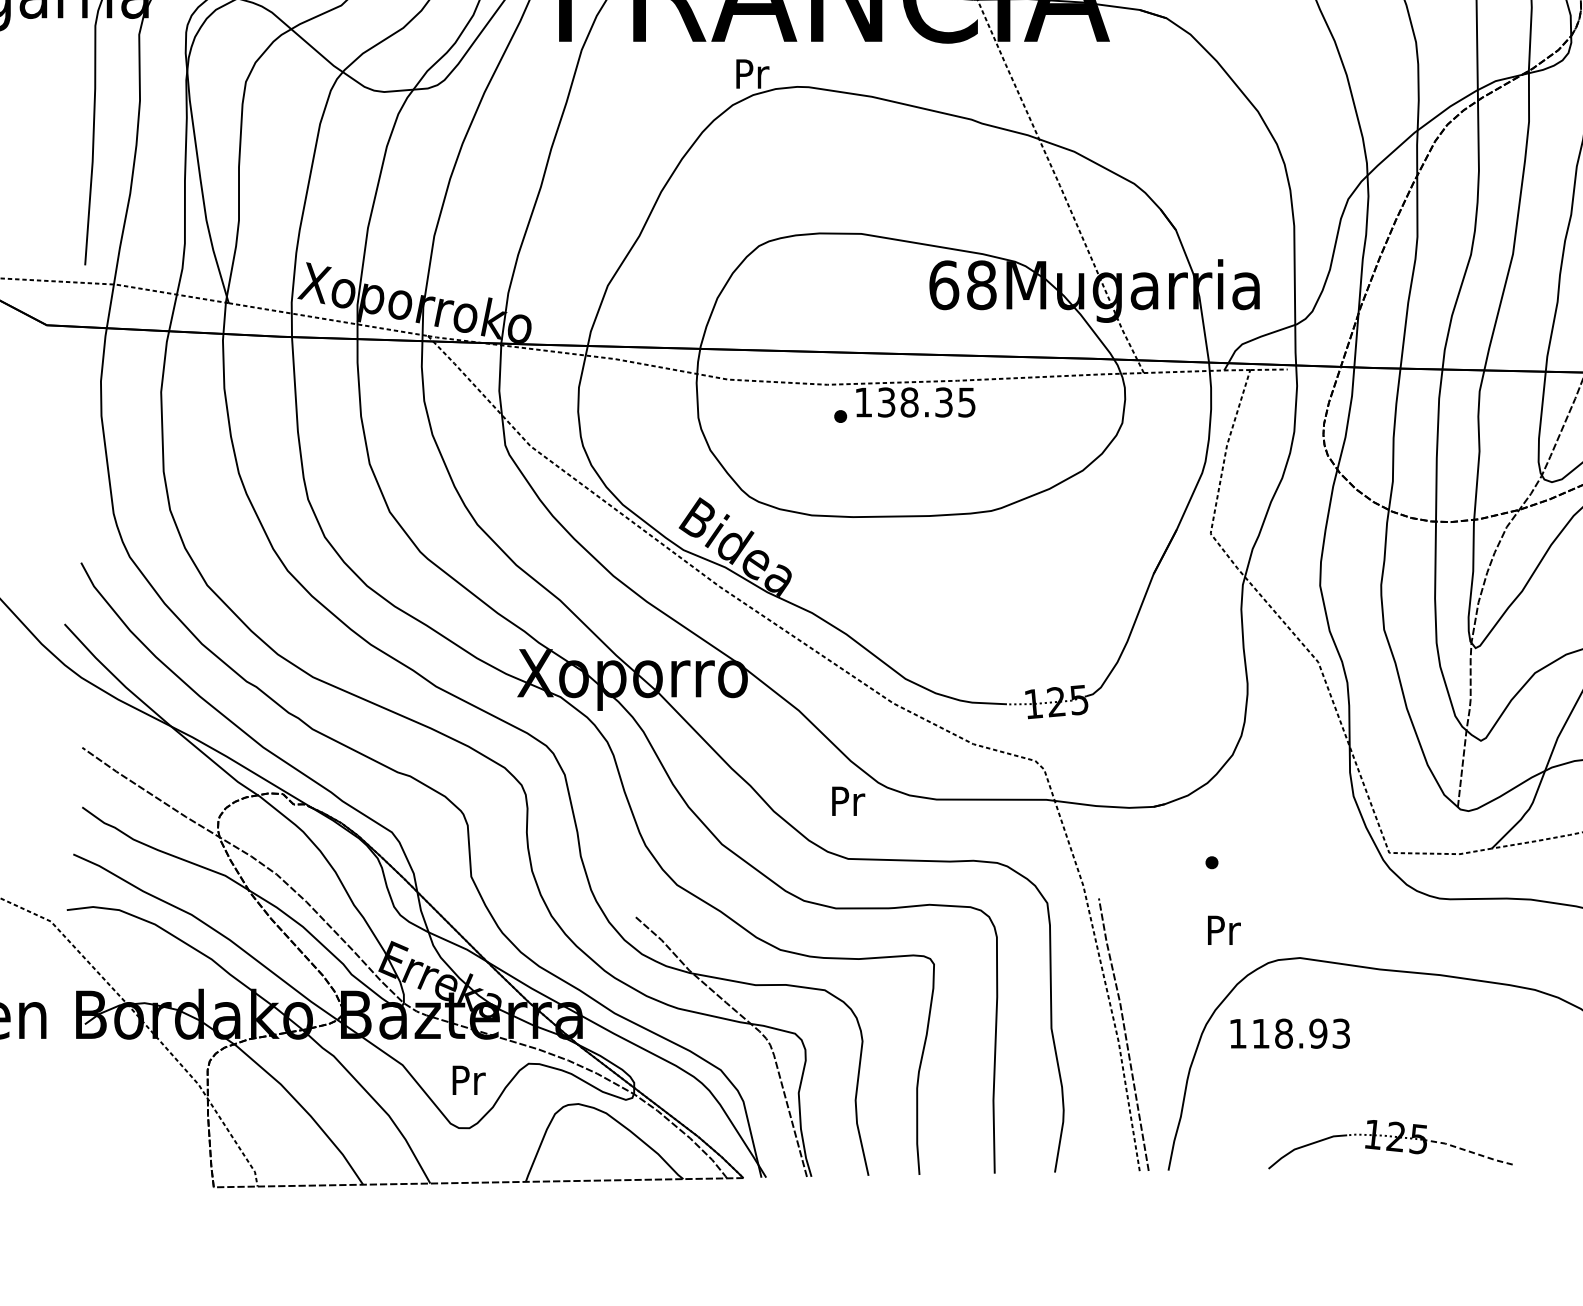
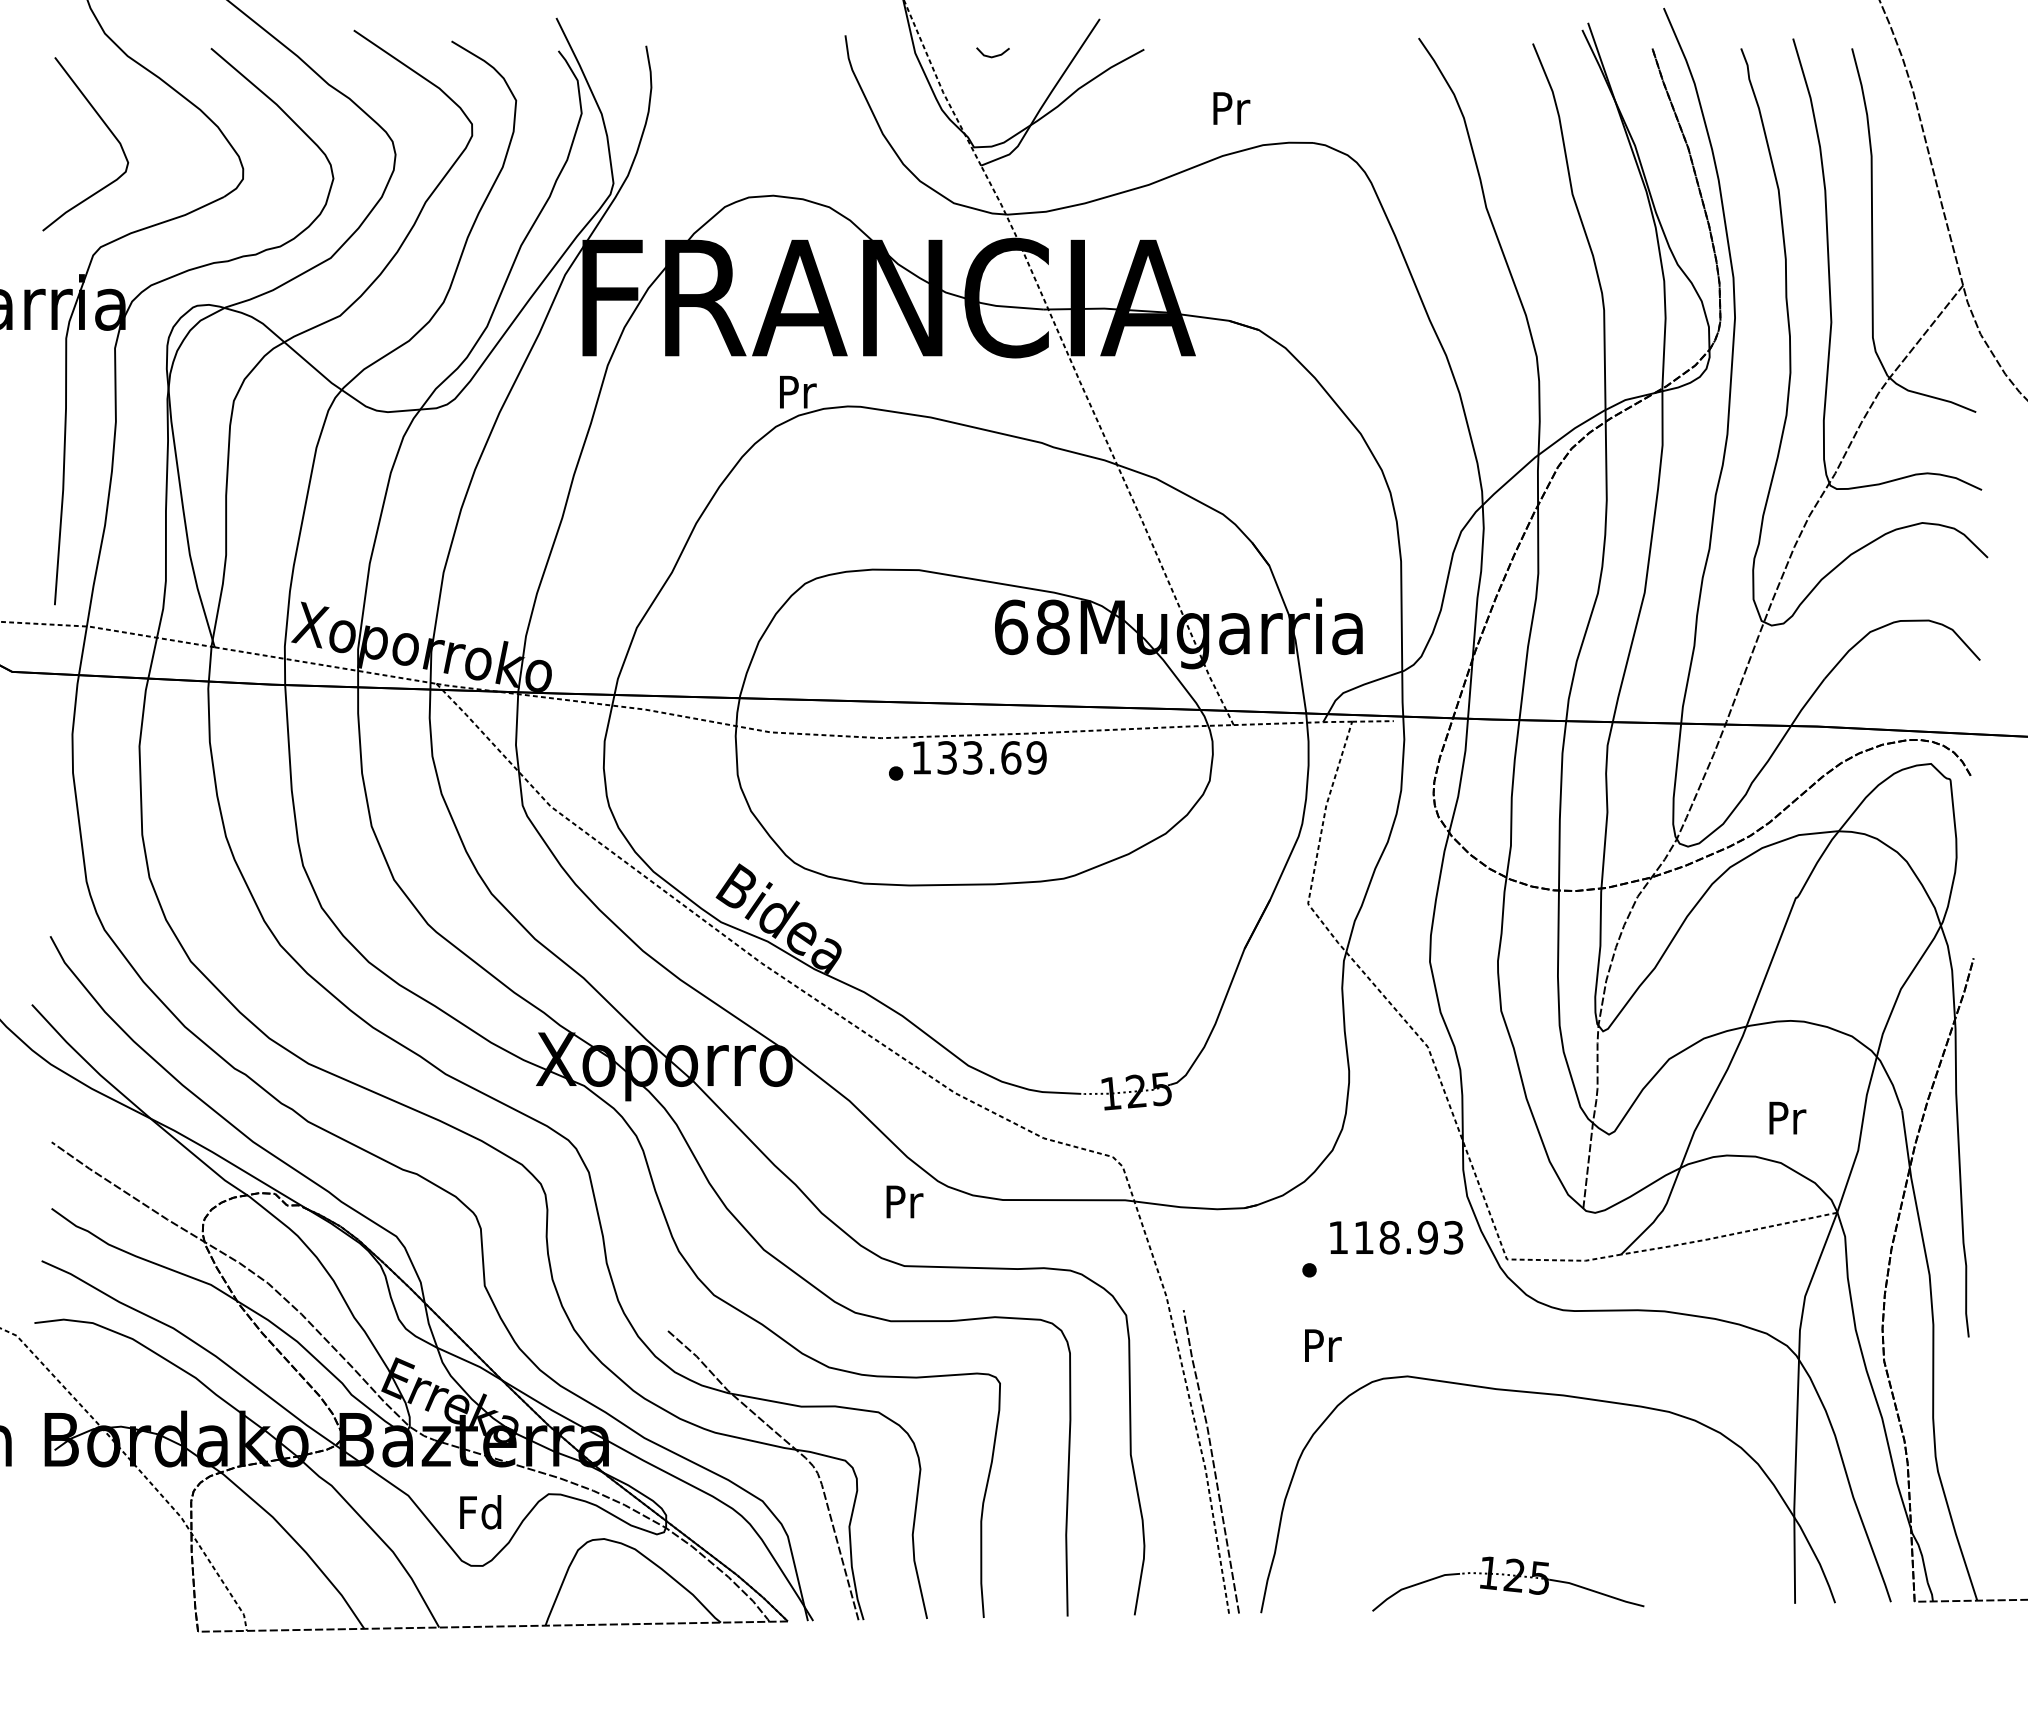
text: (938, 402) -> (1004, 757), 138.35 -> 133.69
text: (1290, 1033) -> (1396, 1237), moved
text: (467, 1080) -> (480, 1512), Pr -> Fd
line: (1469, 1152) -> (1596, 1592), dashed -> solid

